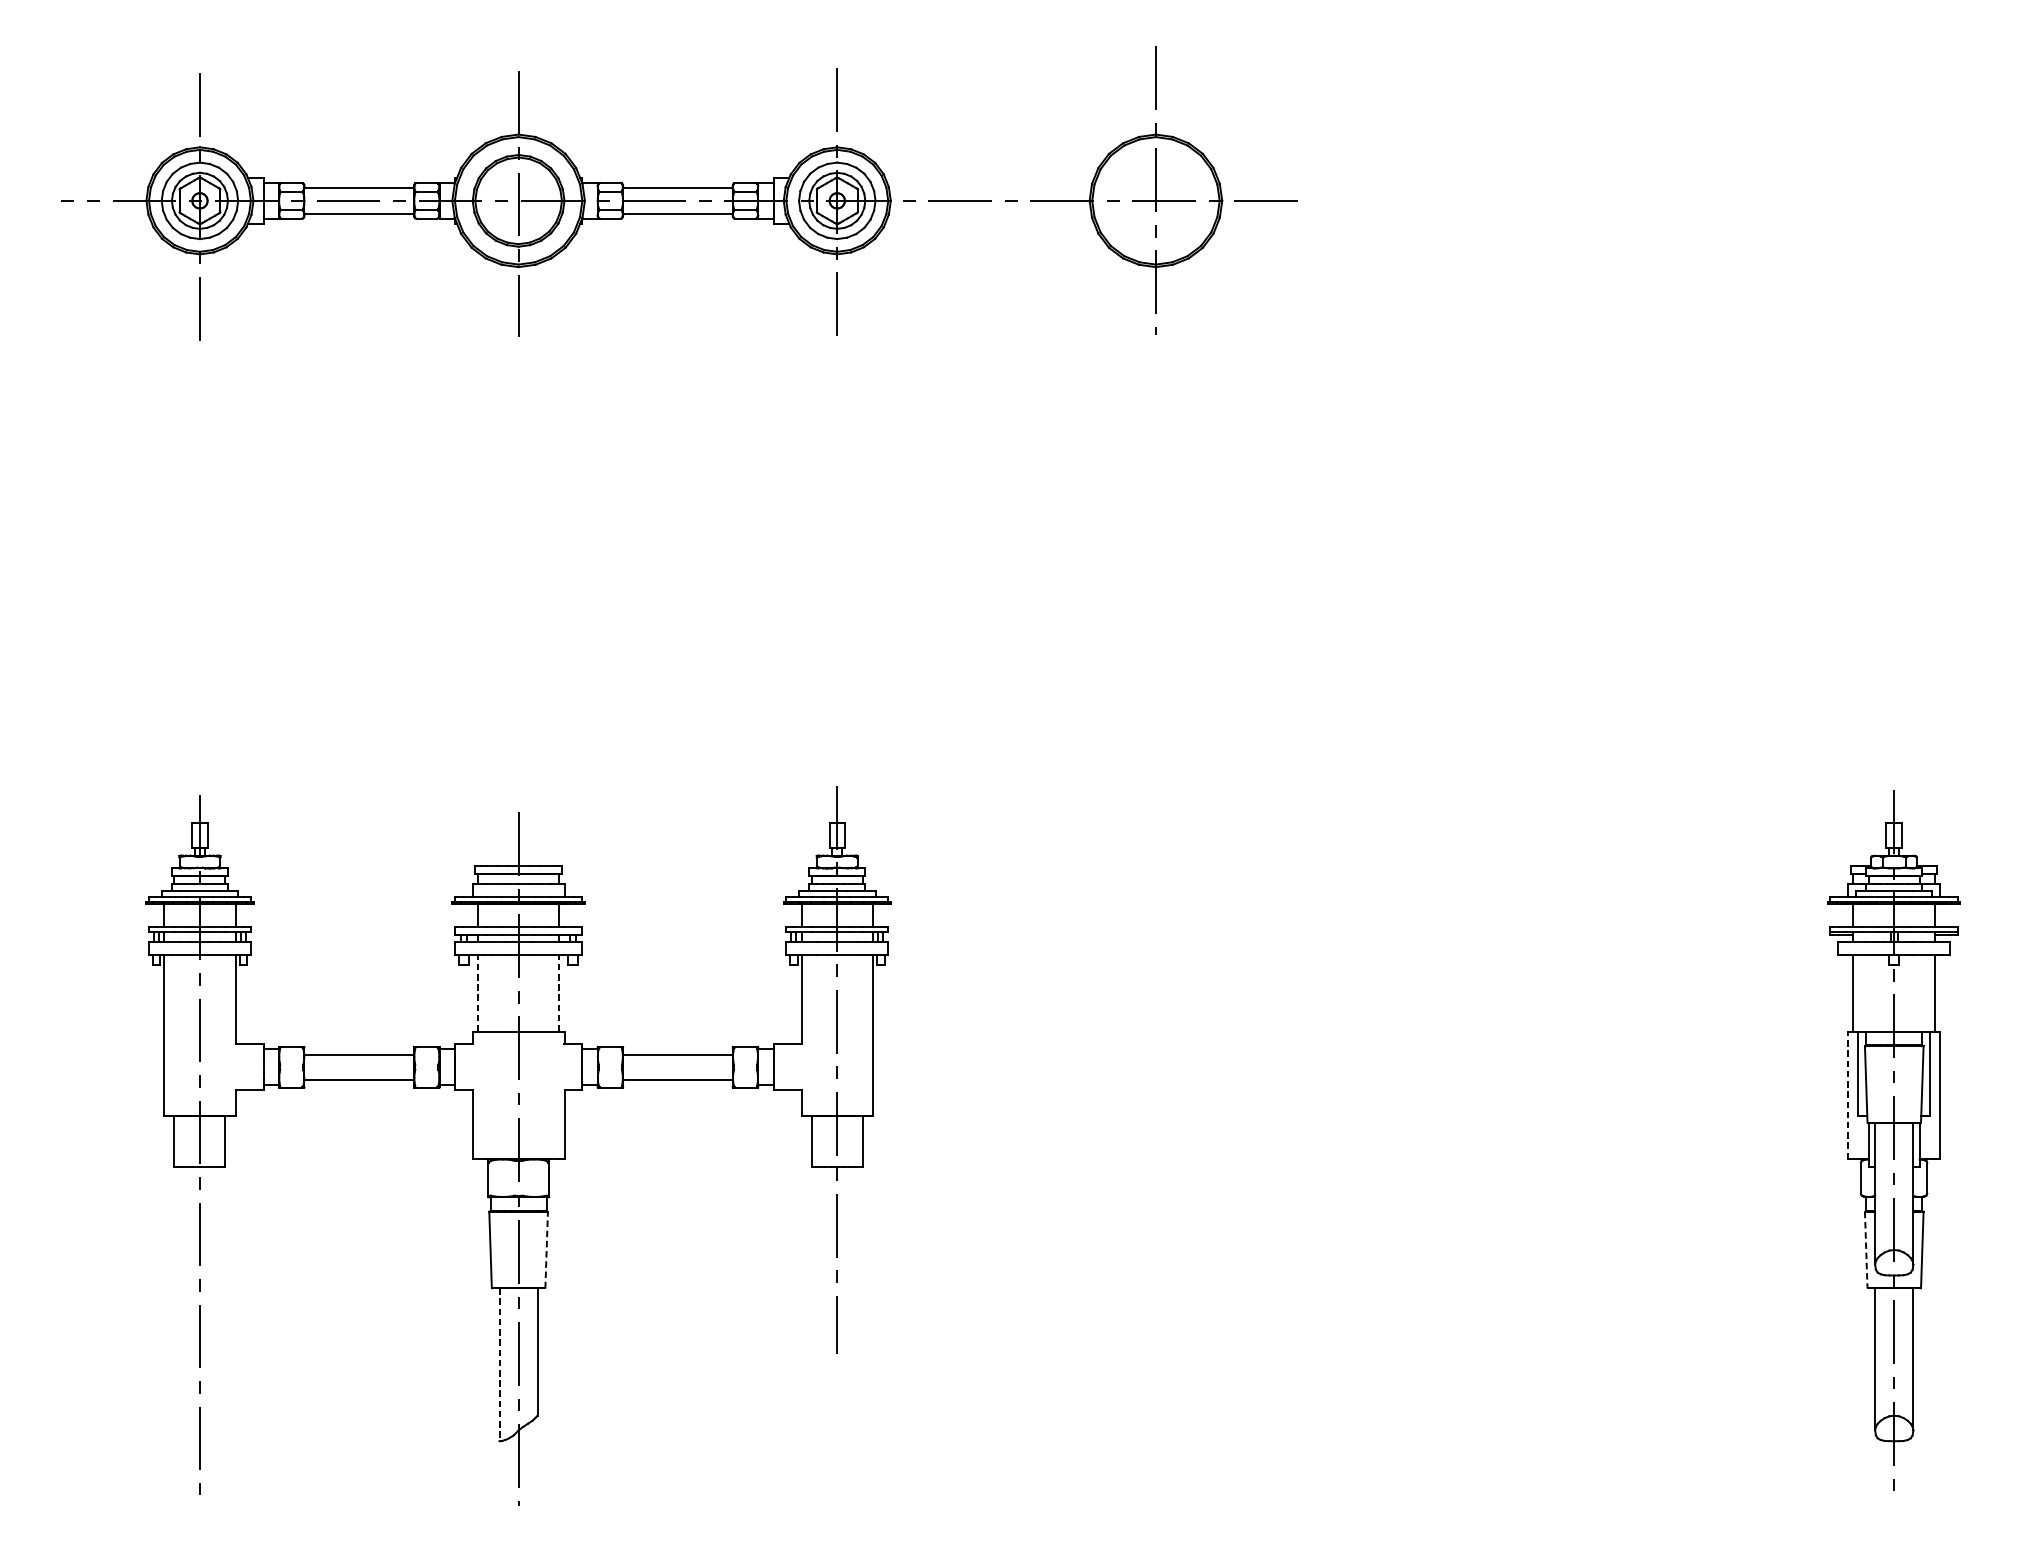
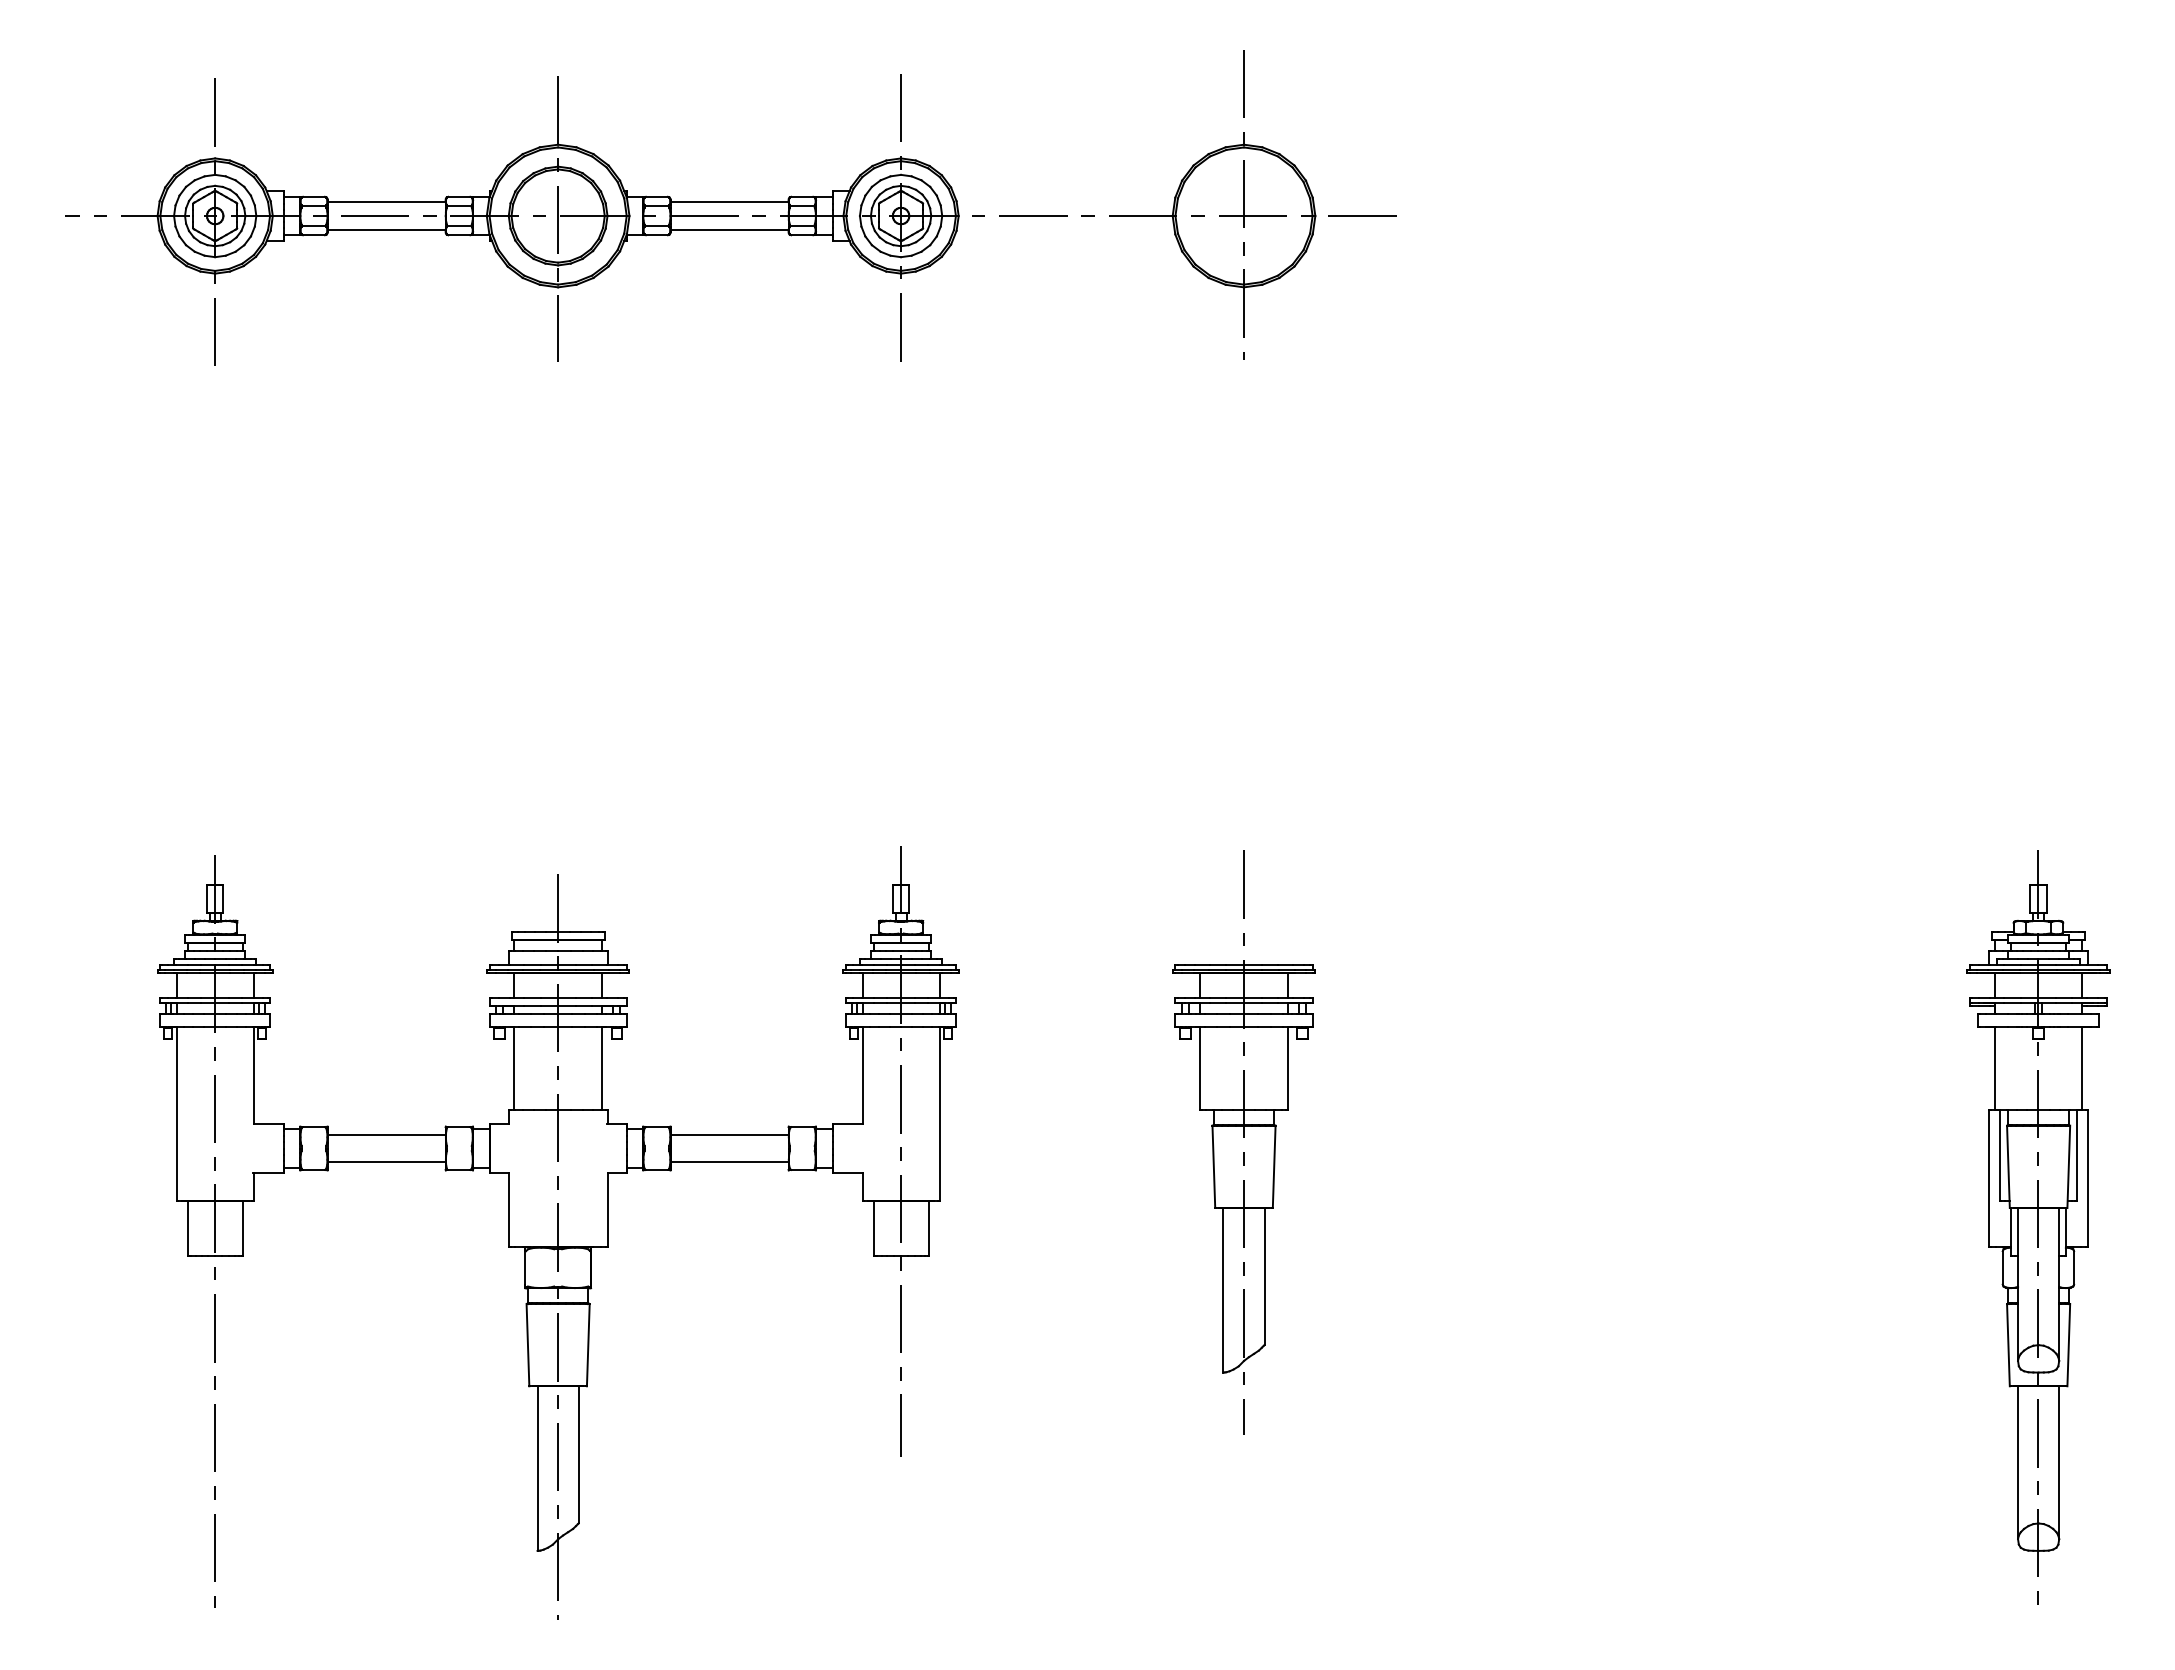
line: (478, 992) -> (514, 1068), dashed -> solid
line: (559, 992) -> (602, 1068), dashed -> solid
part: (1155, 1061) -> (1243, 1142), added
line: (1848, 1095) -> (1989, 1178), dashed -> solid
line: (546, 1249) -> (588, 1344), dashed -> solid
line: (1866, 1250) -> (2008, 1345), dashed -> solid
line: (499, 1365) -> (537, 1469), dashed -> solid

